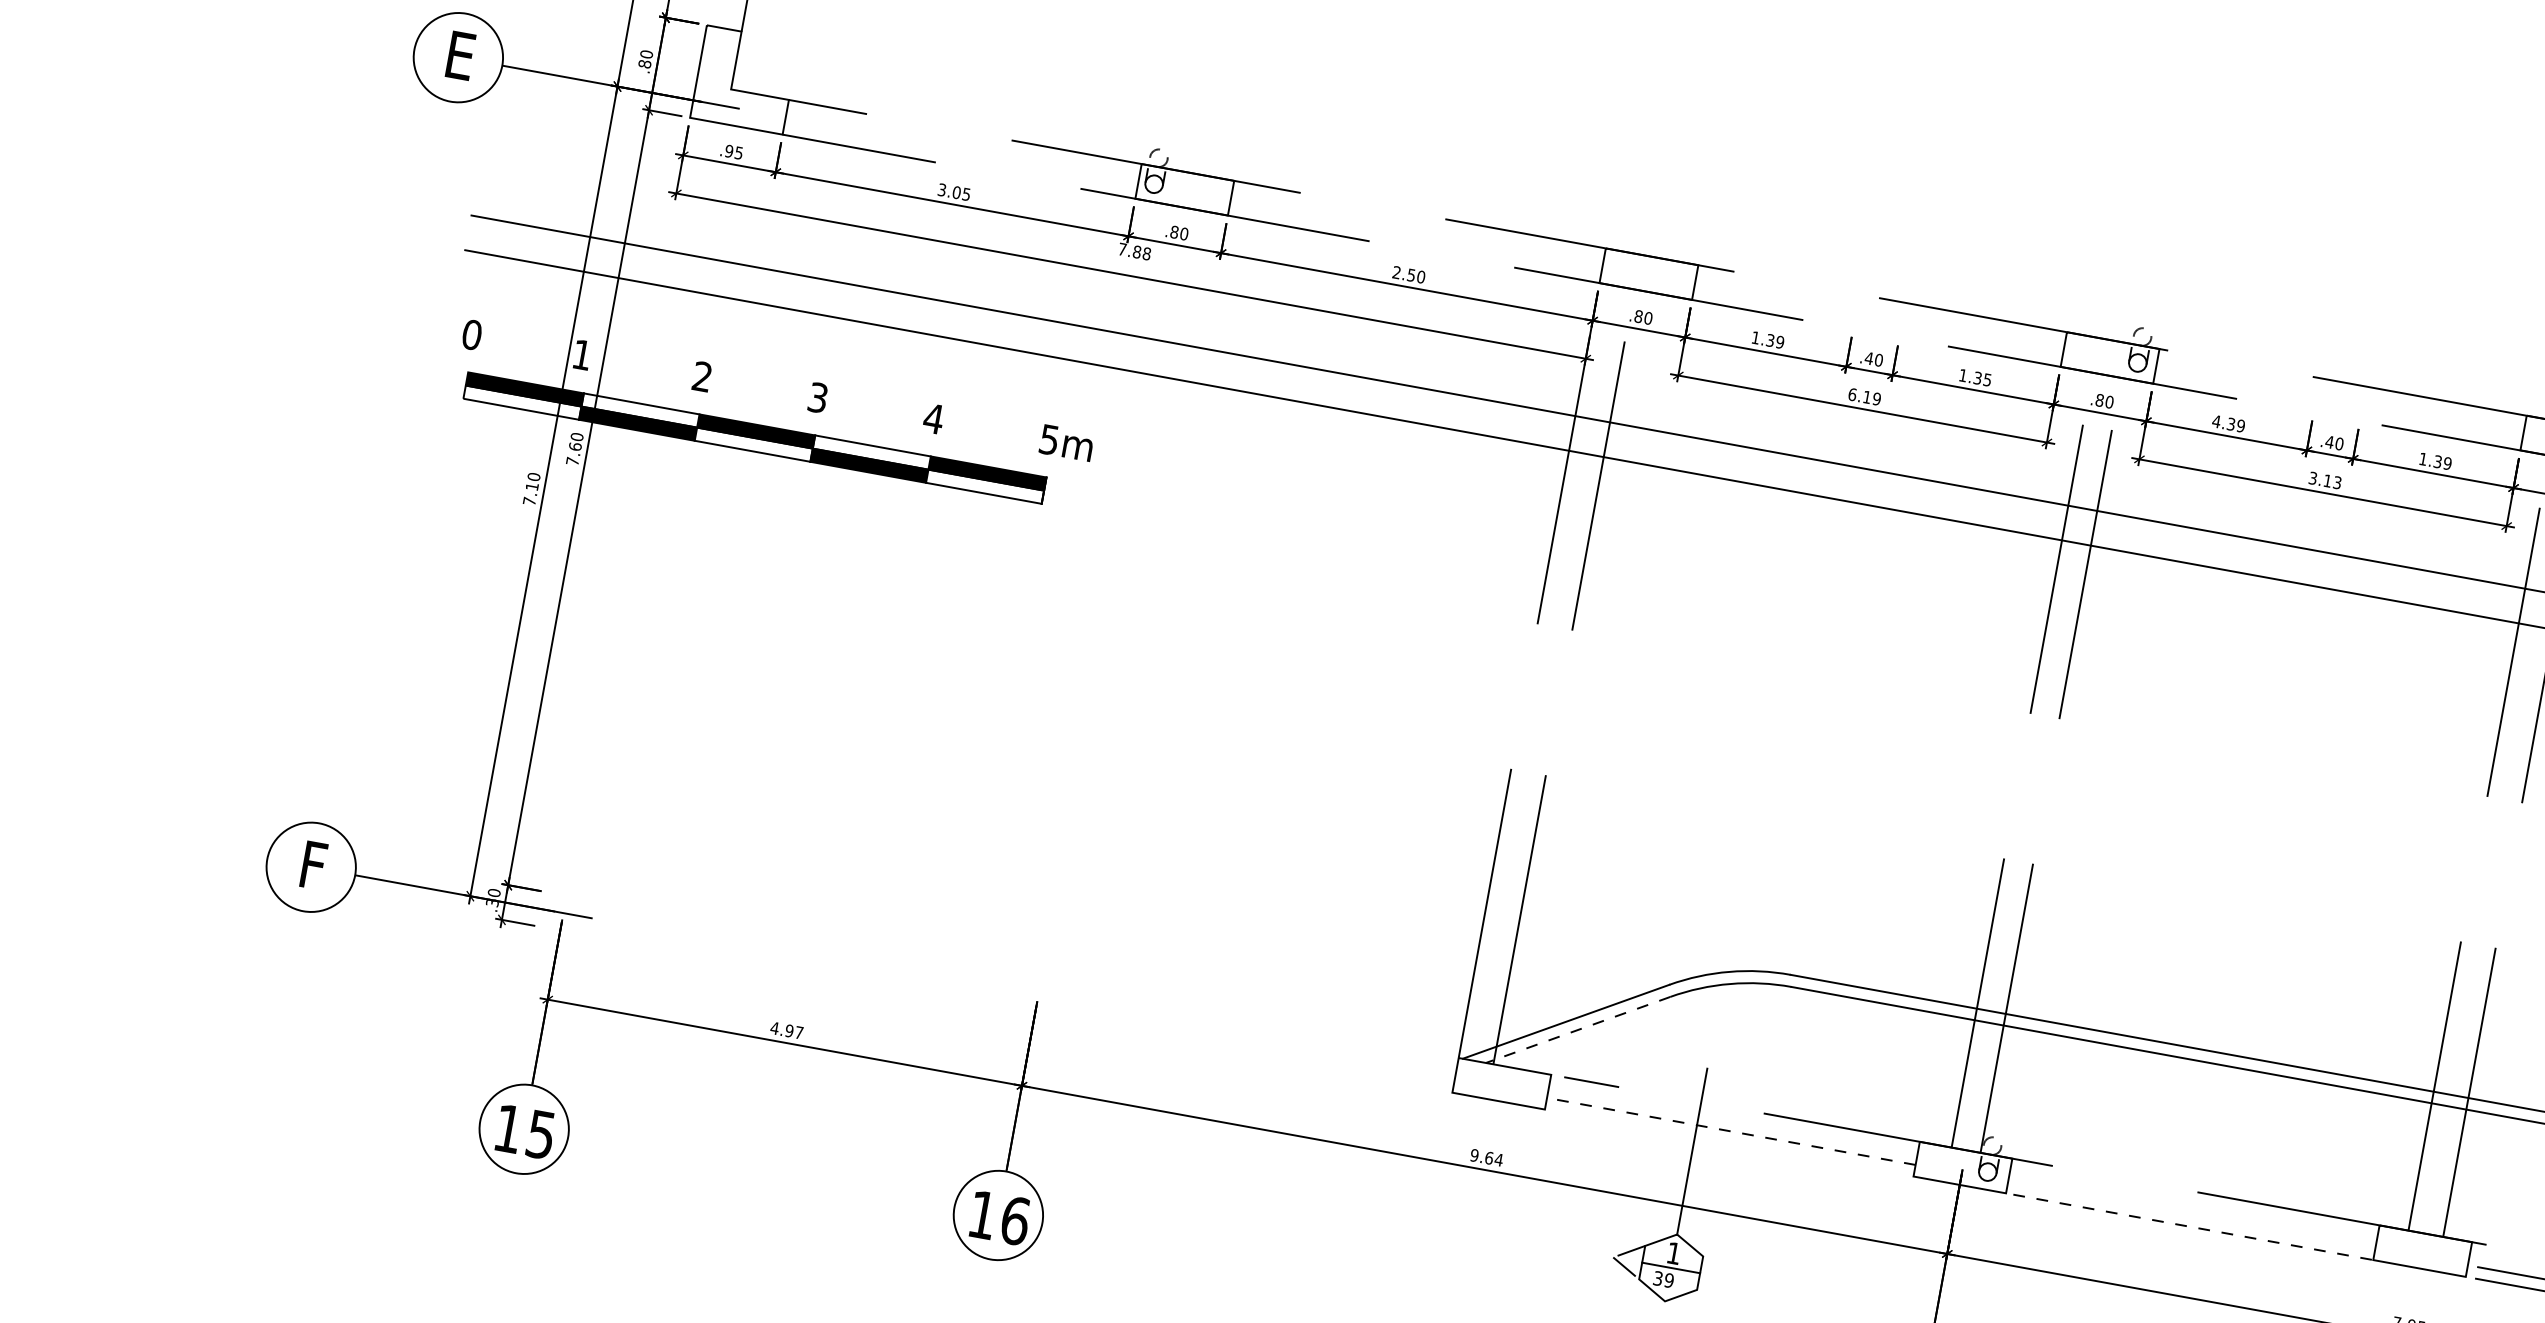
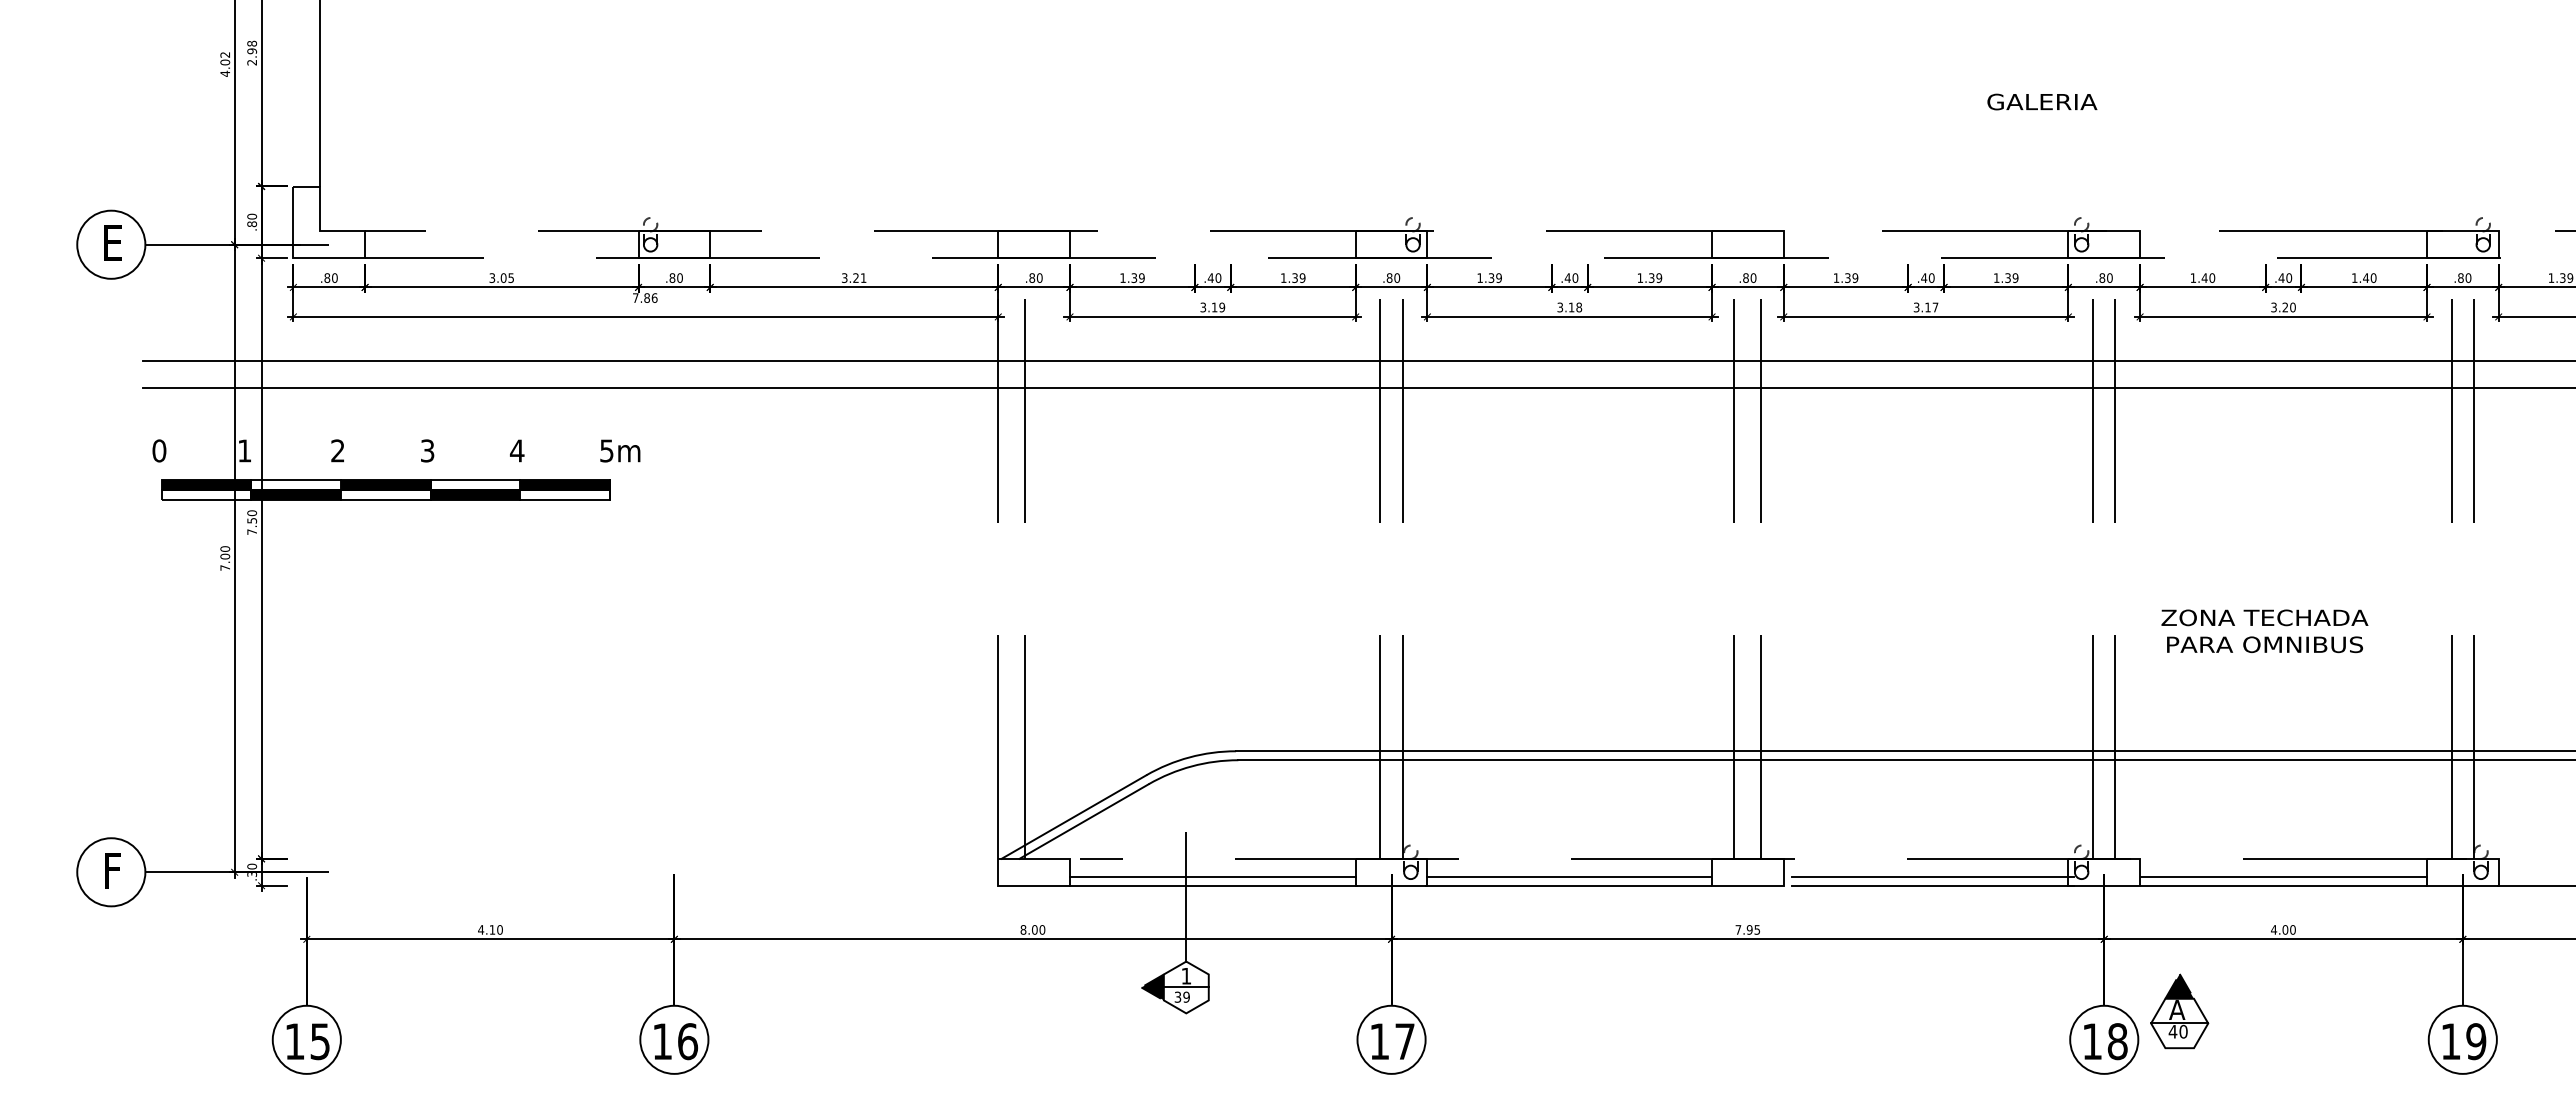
text: (733, 151) -> (330, 277), .95 -> .80
text: (1146, 253) -> (654, 297), 7.88 -> 7.86
text: (1409, 275) -> (854, 278), 2.50 -> 3.21
text: (1987, 379) -> (1302, 277), 1.35 -> 1.39
text: (1852, 394) -> (1203, 307), 6.19 -> 3.19
text: (2217, 420) -> (1480, 277), 4.39 -> 1.39
text: (575, 446) -> (252, 520), 7.60 -> 7.50
text: (2337, 482) -> (1579, 307), 3.13 -> 3.18
text: (532, 486) -> (225, 556), 7.10 -> 7.00
line: (1578, 1029) -> (1084, 821), dashed -> solid
text: (793, 1031) -> (495, 929), 4.97 -> 4.10
line: (1730, 1130) -> (1212, 876), dashed -> solid
line: (1730, 1142) -> (1213, 885), added
text: (1486, 1157) -> (1032, 929), 9.64 -> 8.00
line: (2190, 1214) -> (1568, 876), added
line: (2188, 1225) -> (1568, 885), dashed -> solid
fill: (1627, 1260) -> (1152, 987), added

